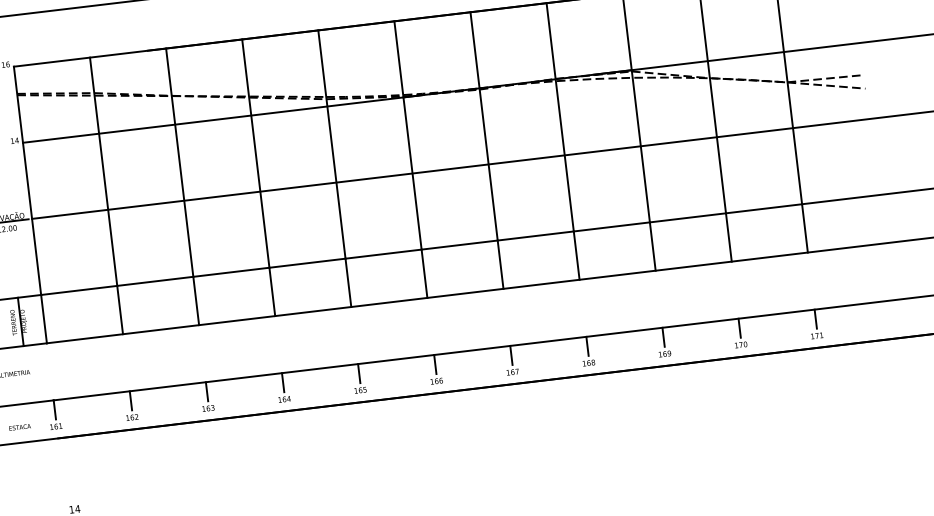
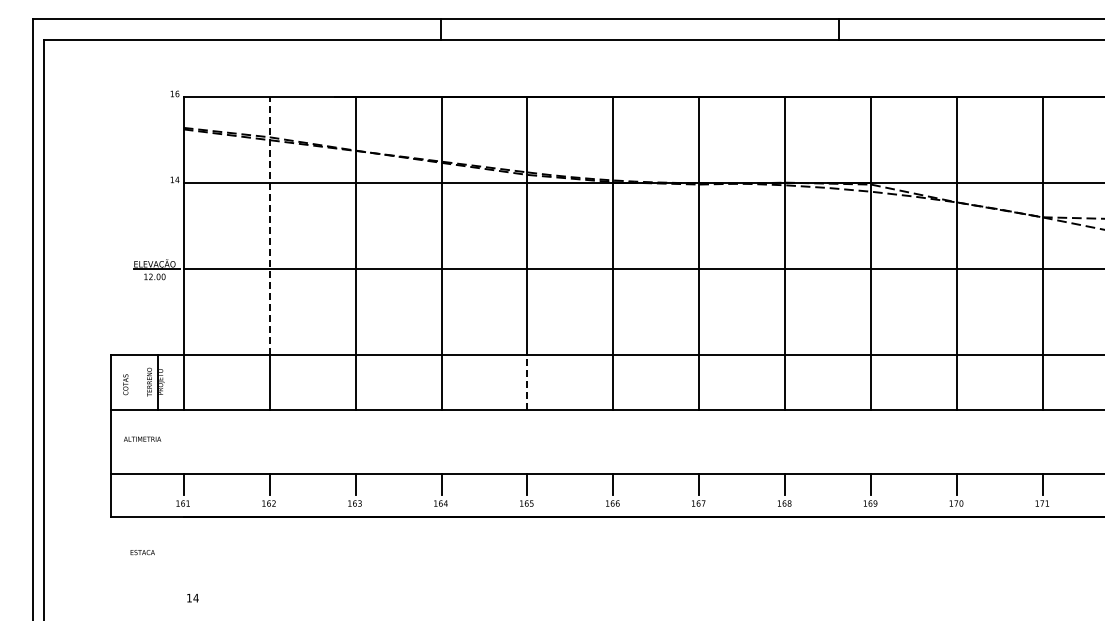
line: (103, 172) -> (269, 226), solid -> dashed
line: (348, 282) -> (527, 381), solid -> dashed
text: (19, 427) -> (142, 552), moved

